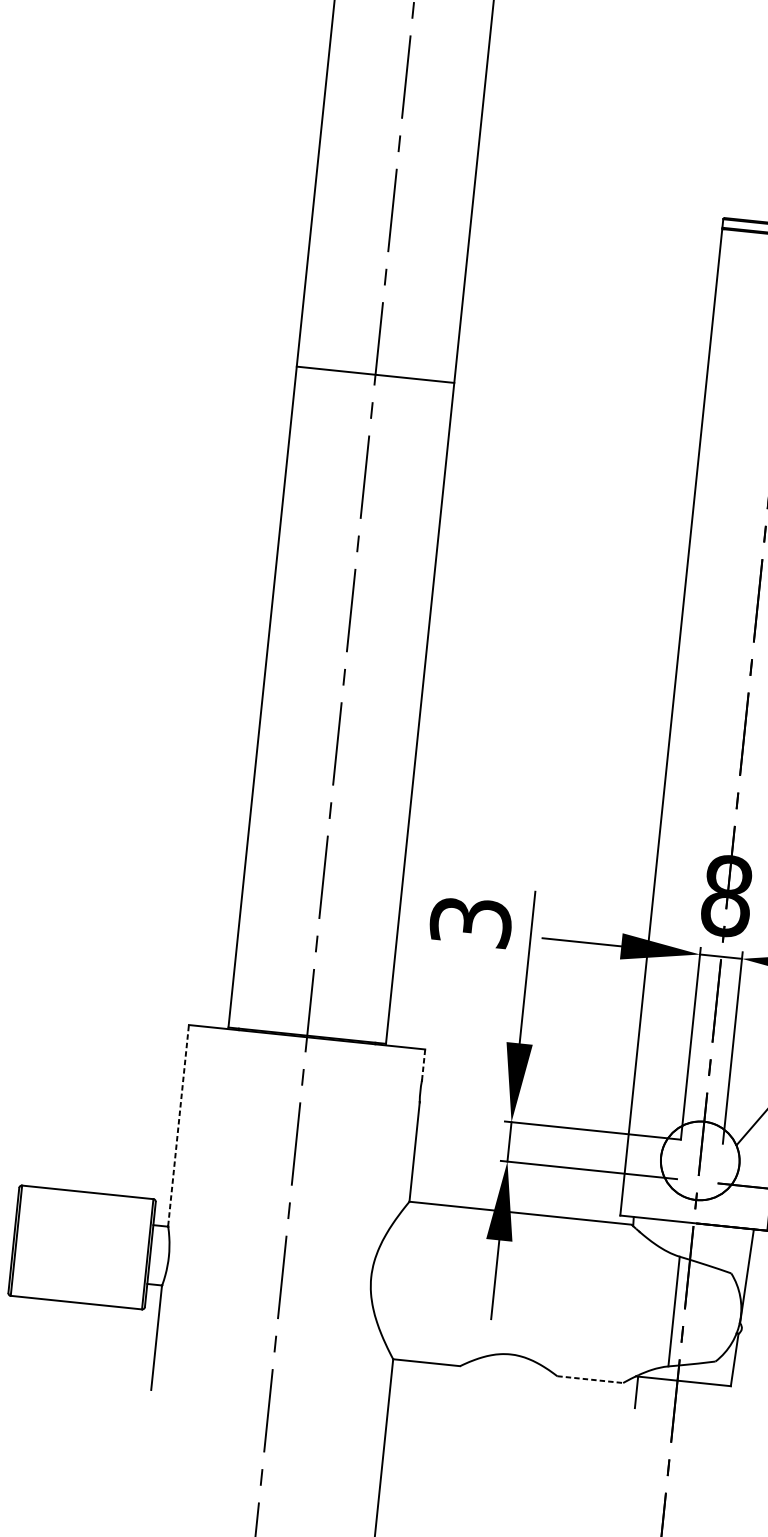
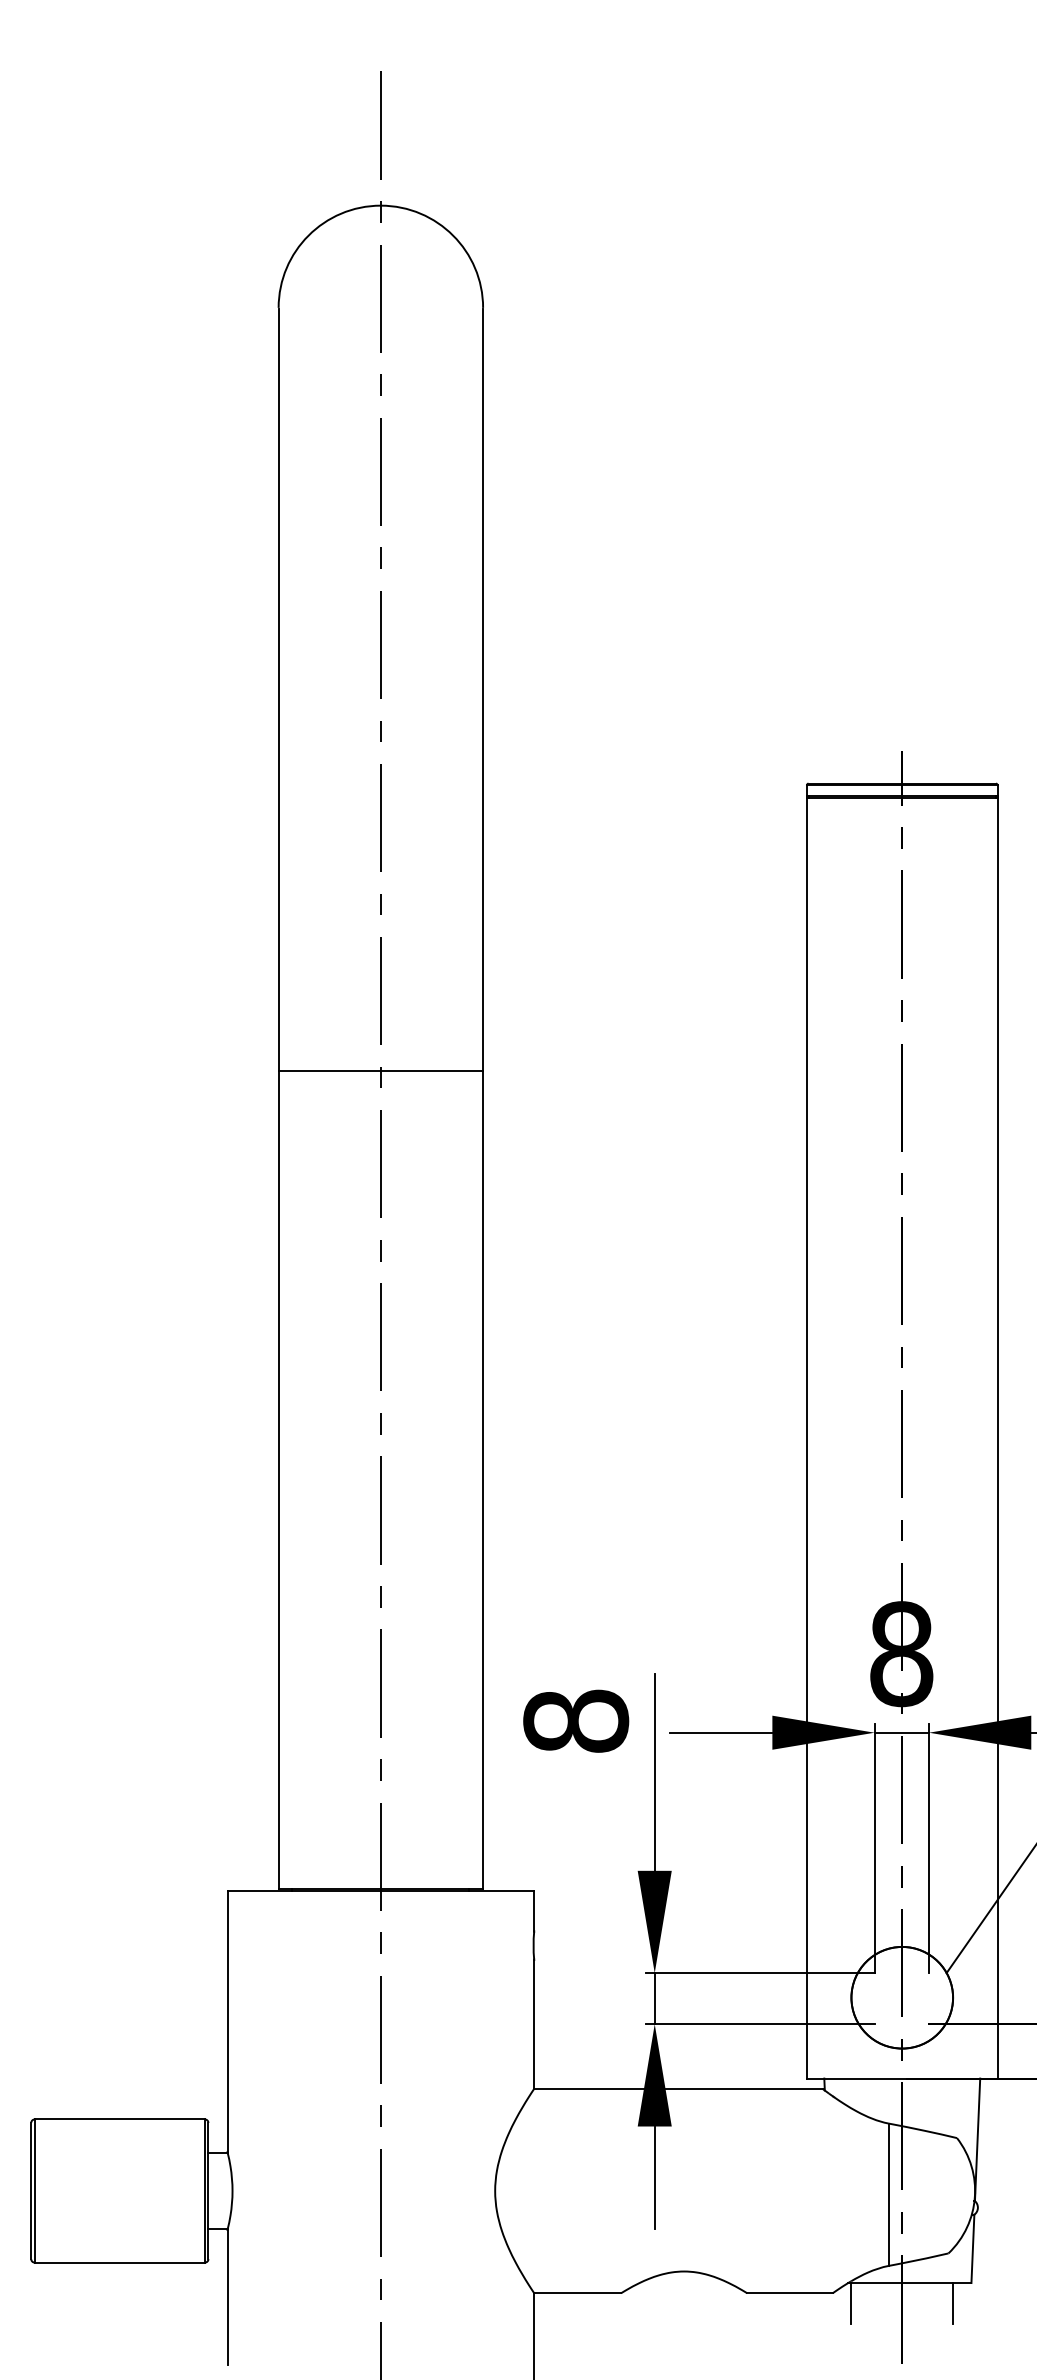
line: (375, 374) -> (380, 1071), moved
text: (471, 921) -> (576, 1720), 3 -> 8
line: (423, 1064) -> (534, 1910), dashed -> solid
line: (178, 1125) -> (227, 2021), dashed -> solid
line: (589, 1379) -> (789, 2293), dashed -> solid
line: (715, 1400) -> (953, 2303), added

